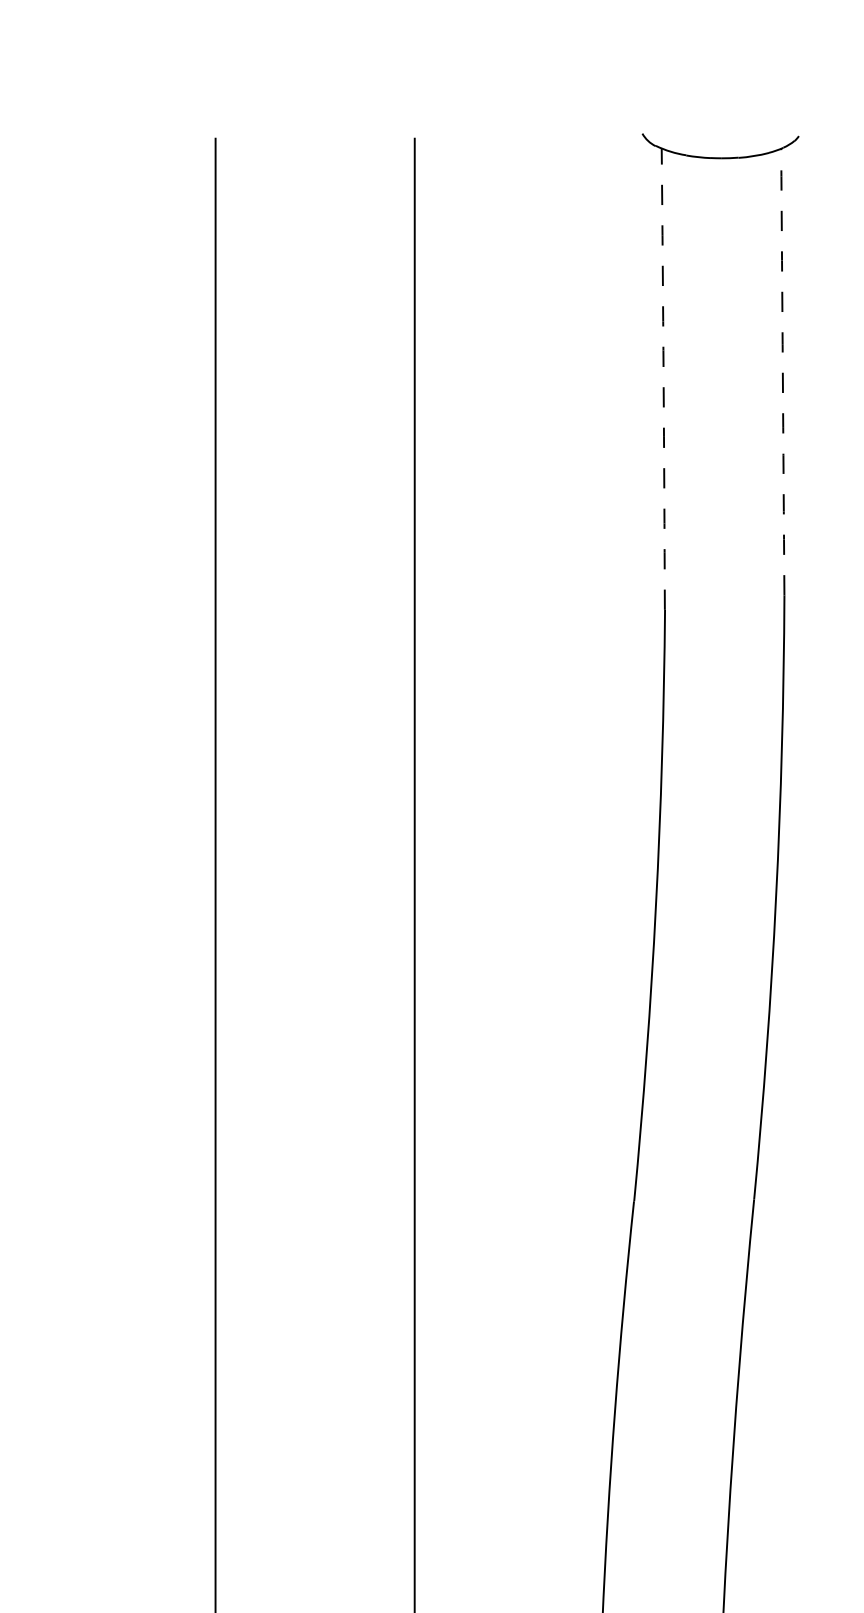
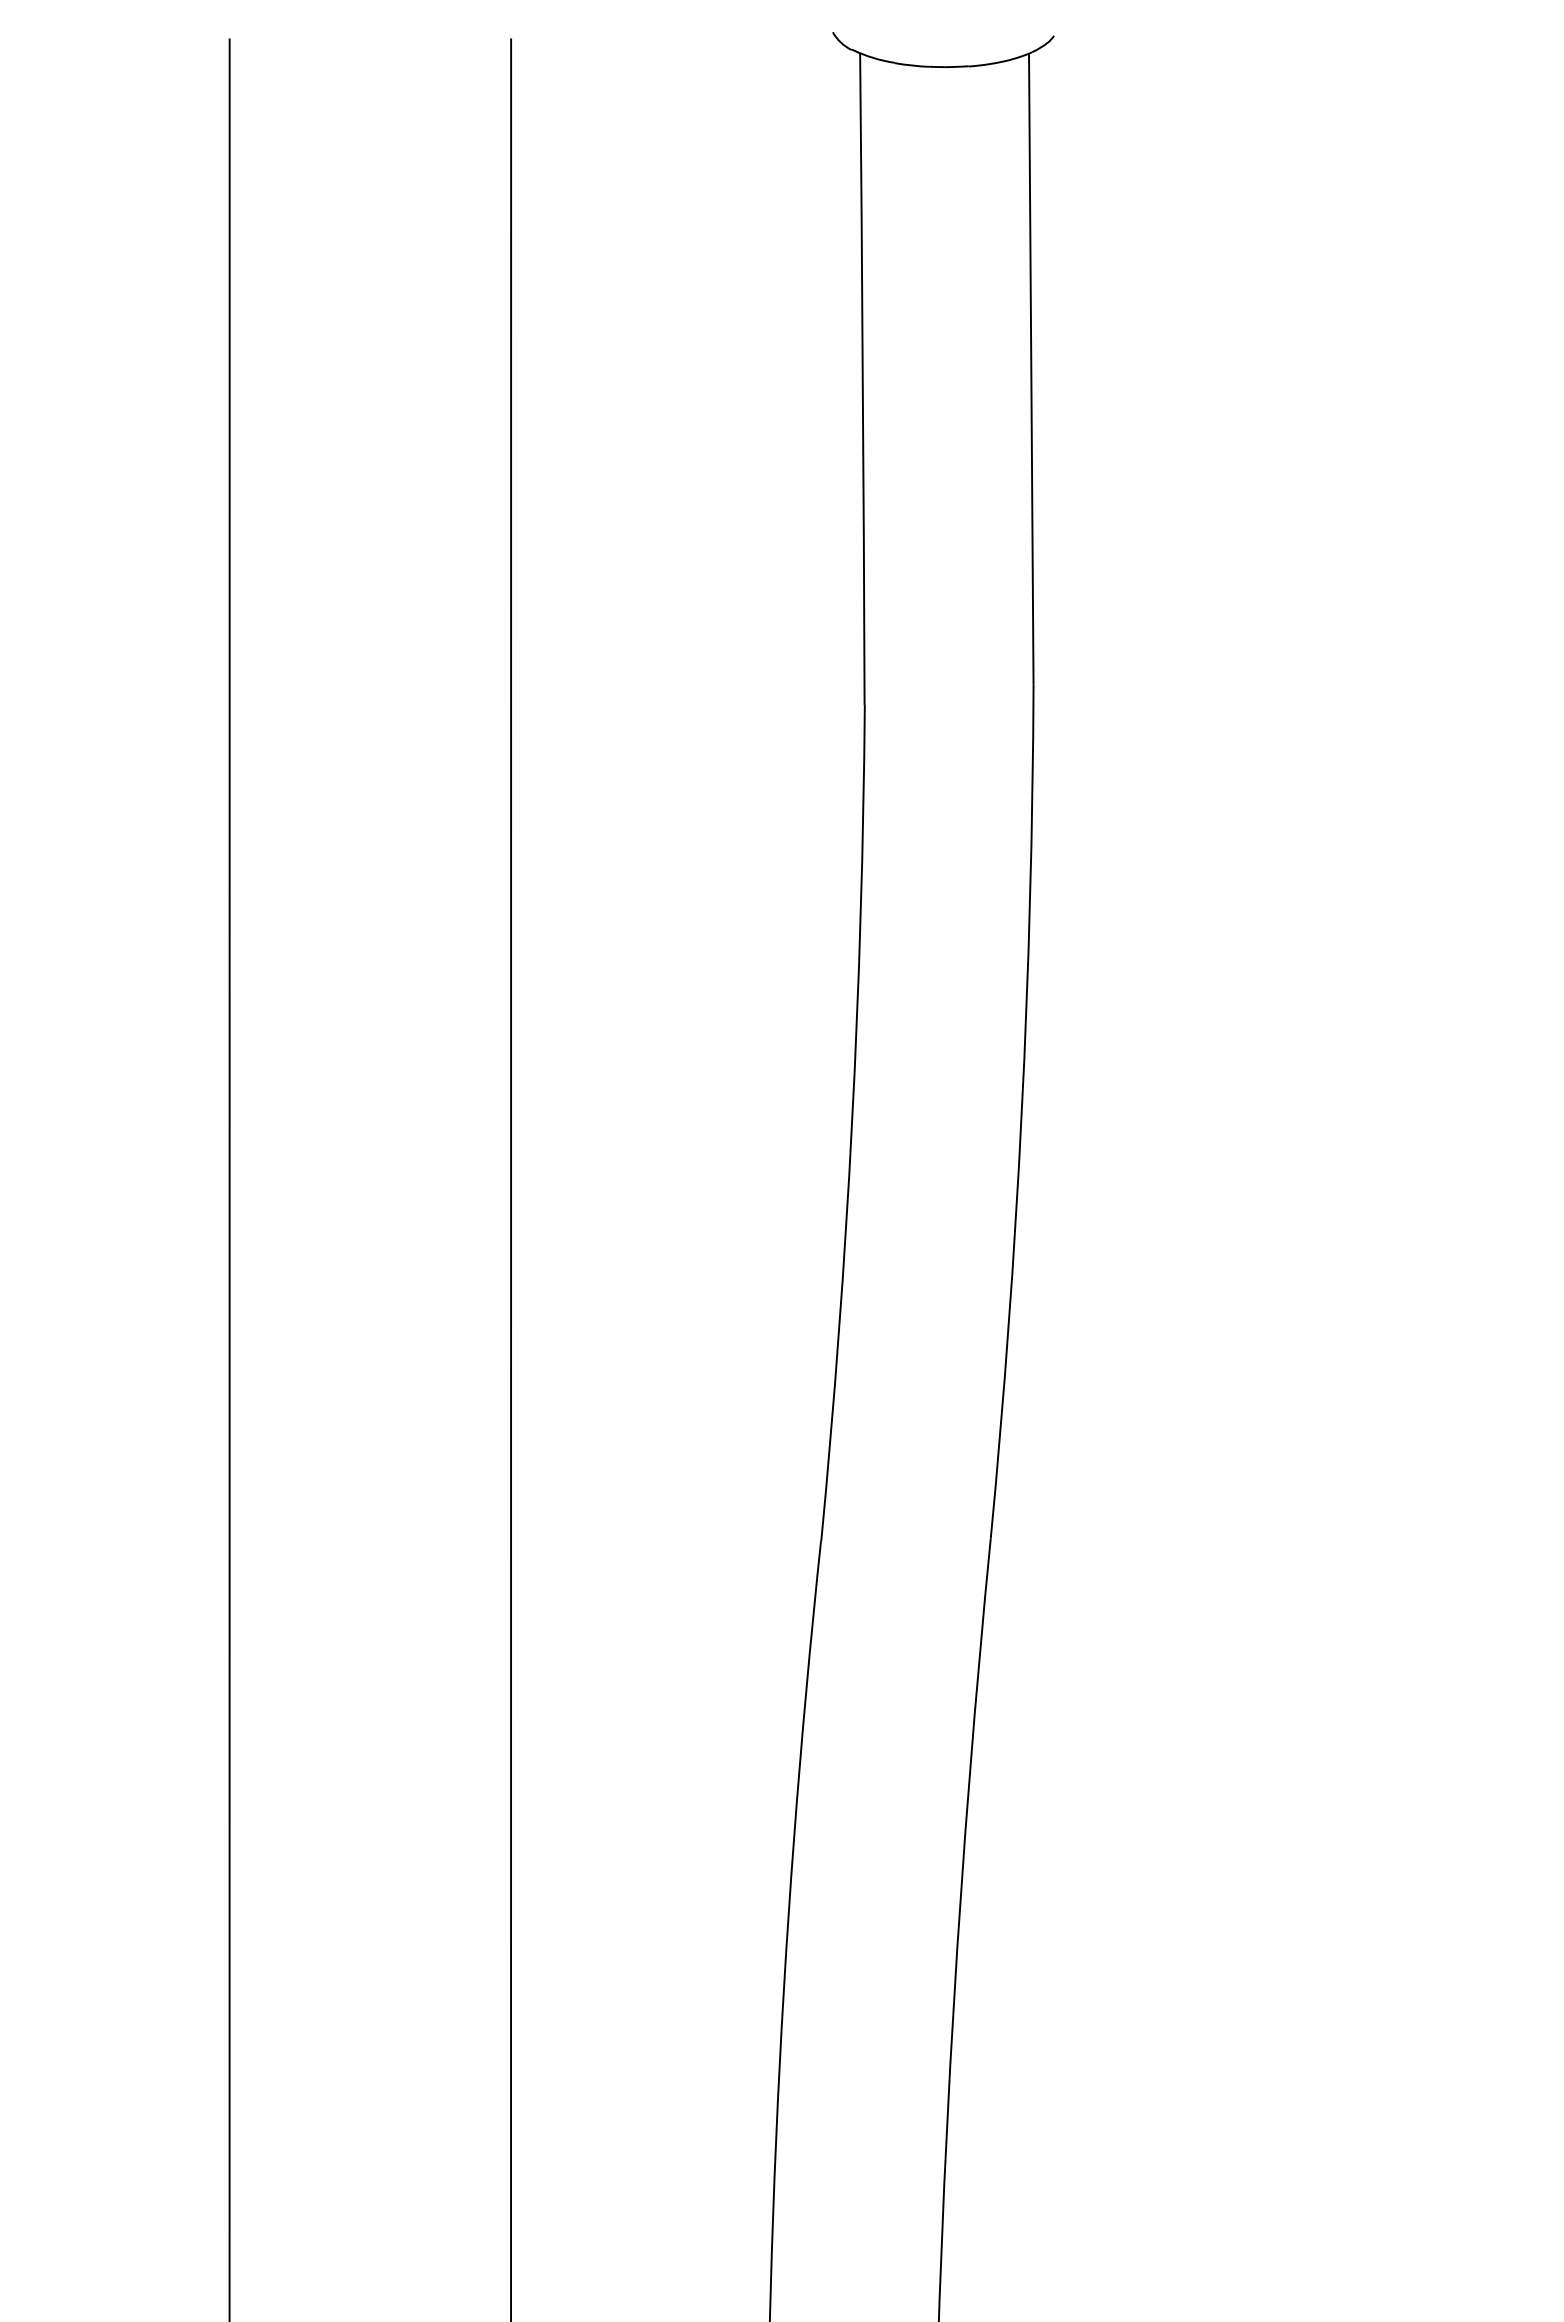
arc: (782, 372) -> (1031, 369), dashed -> solid
arc: (663, 379) -> (862, 379), dashed -> solid

